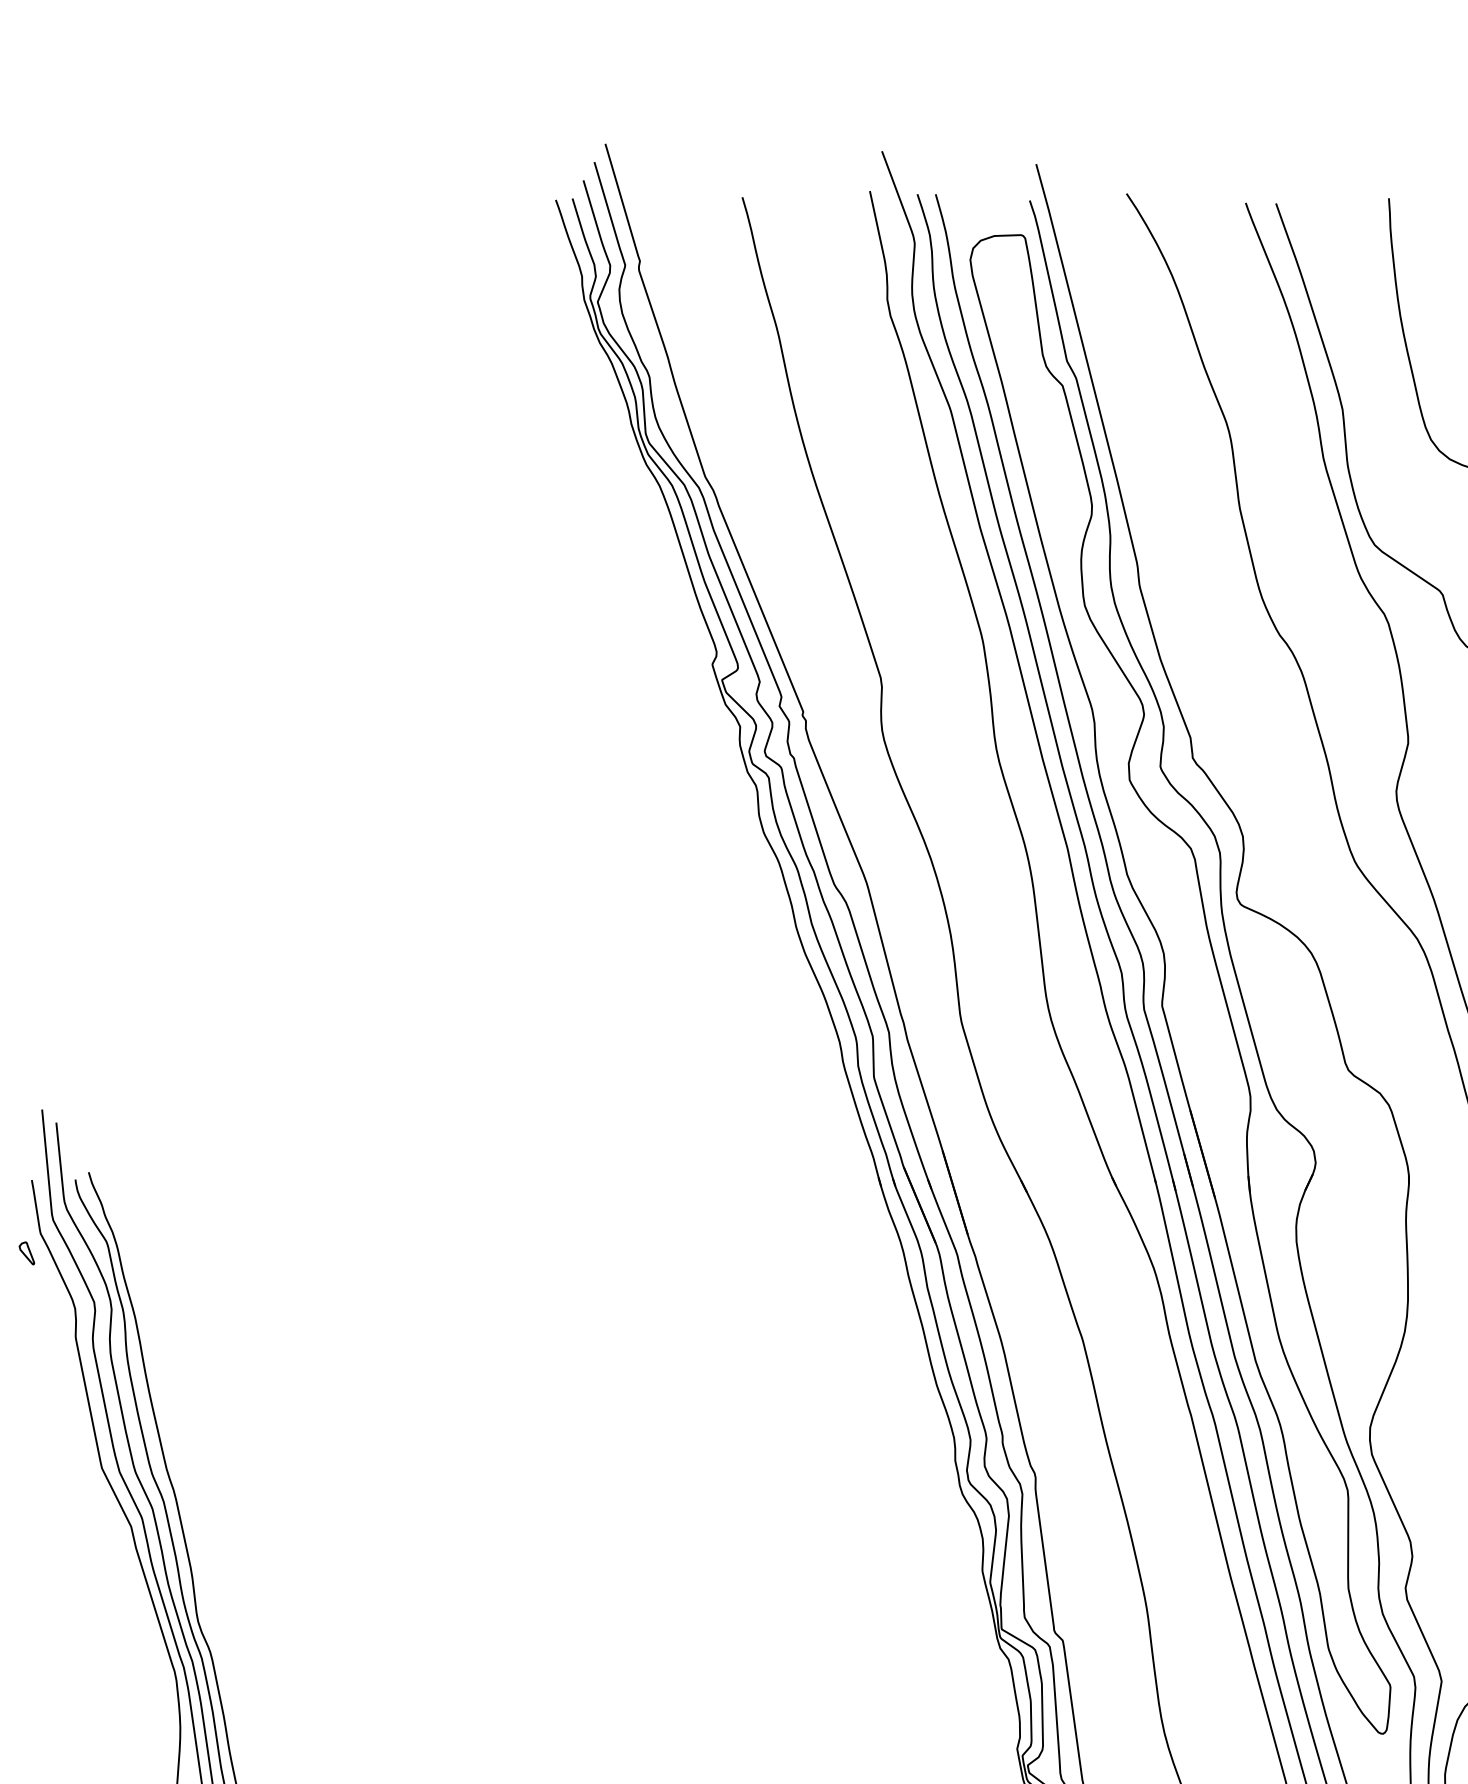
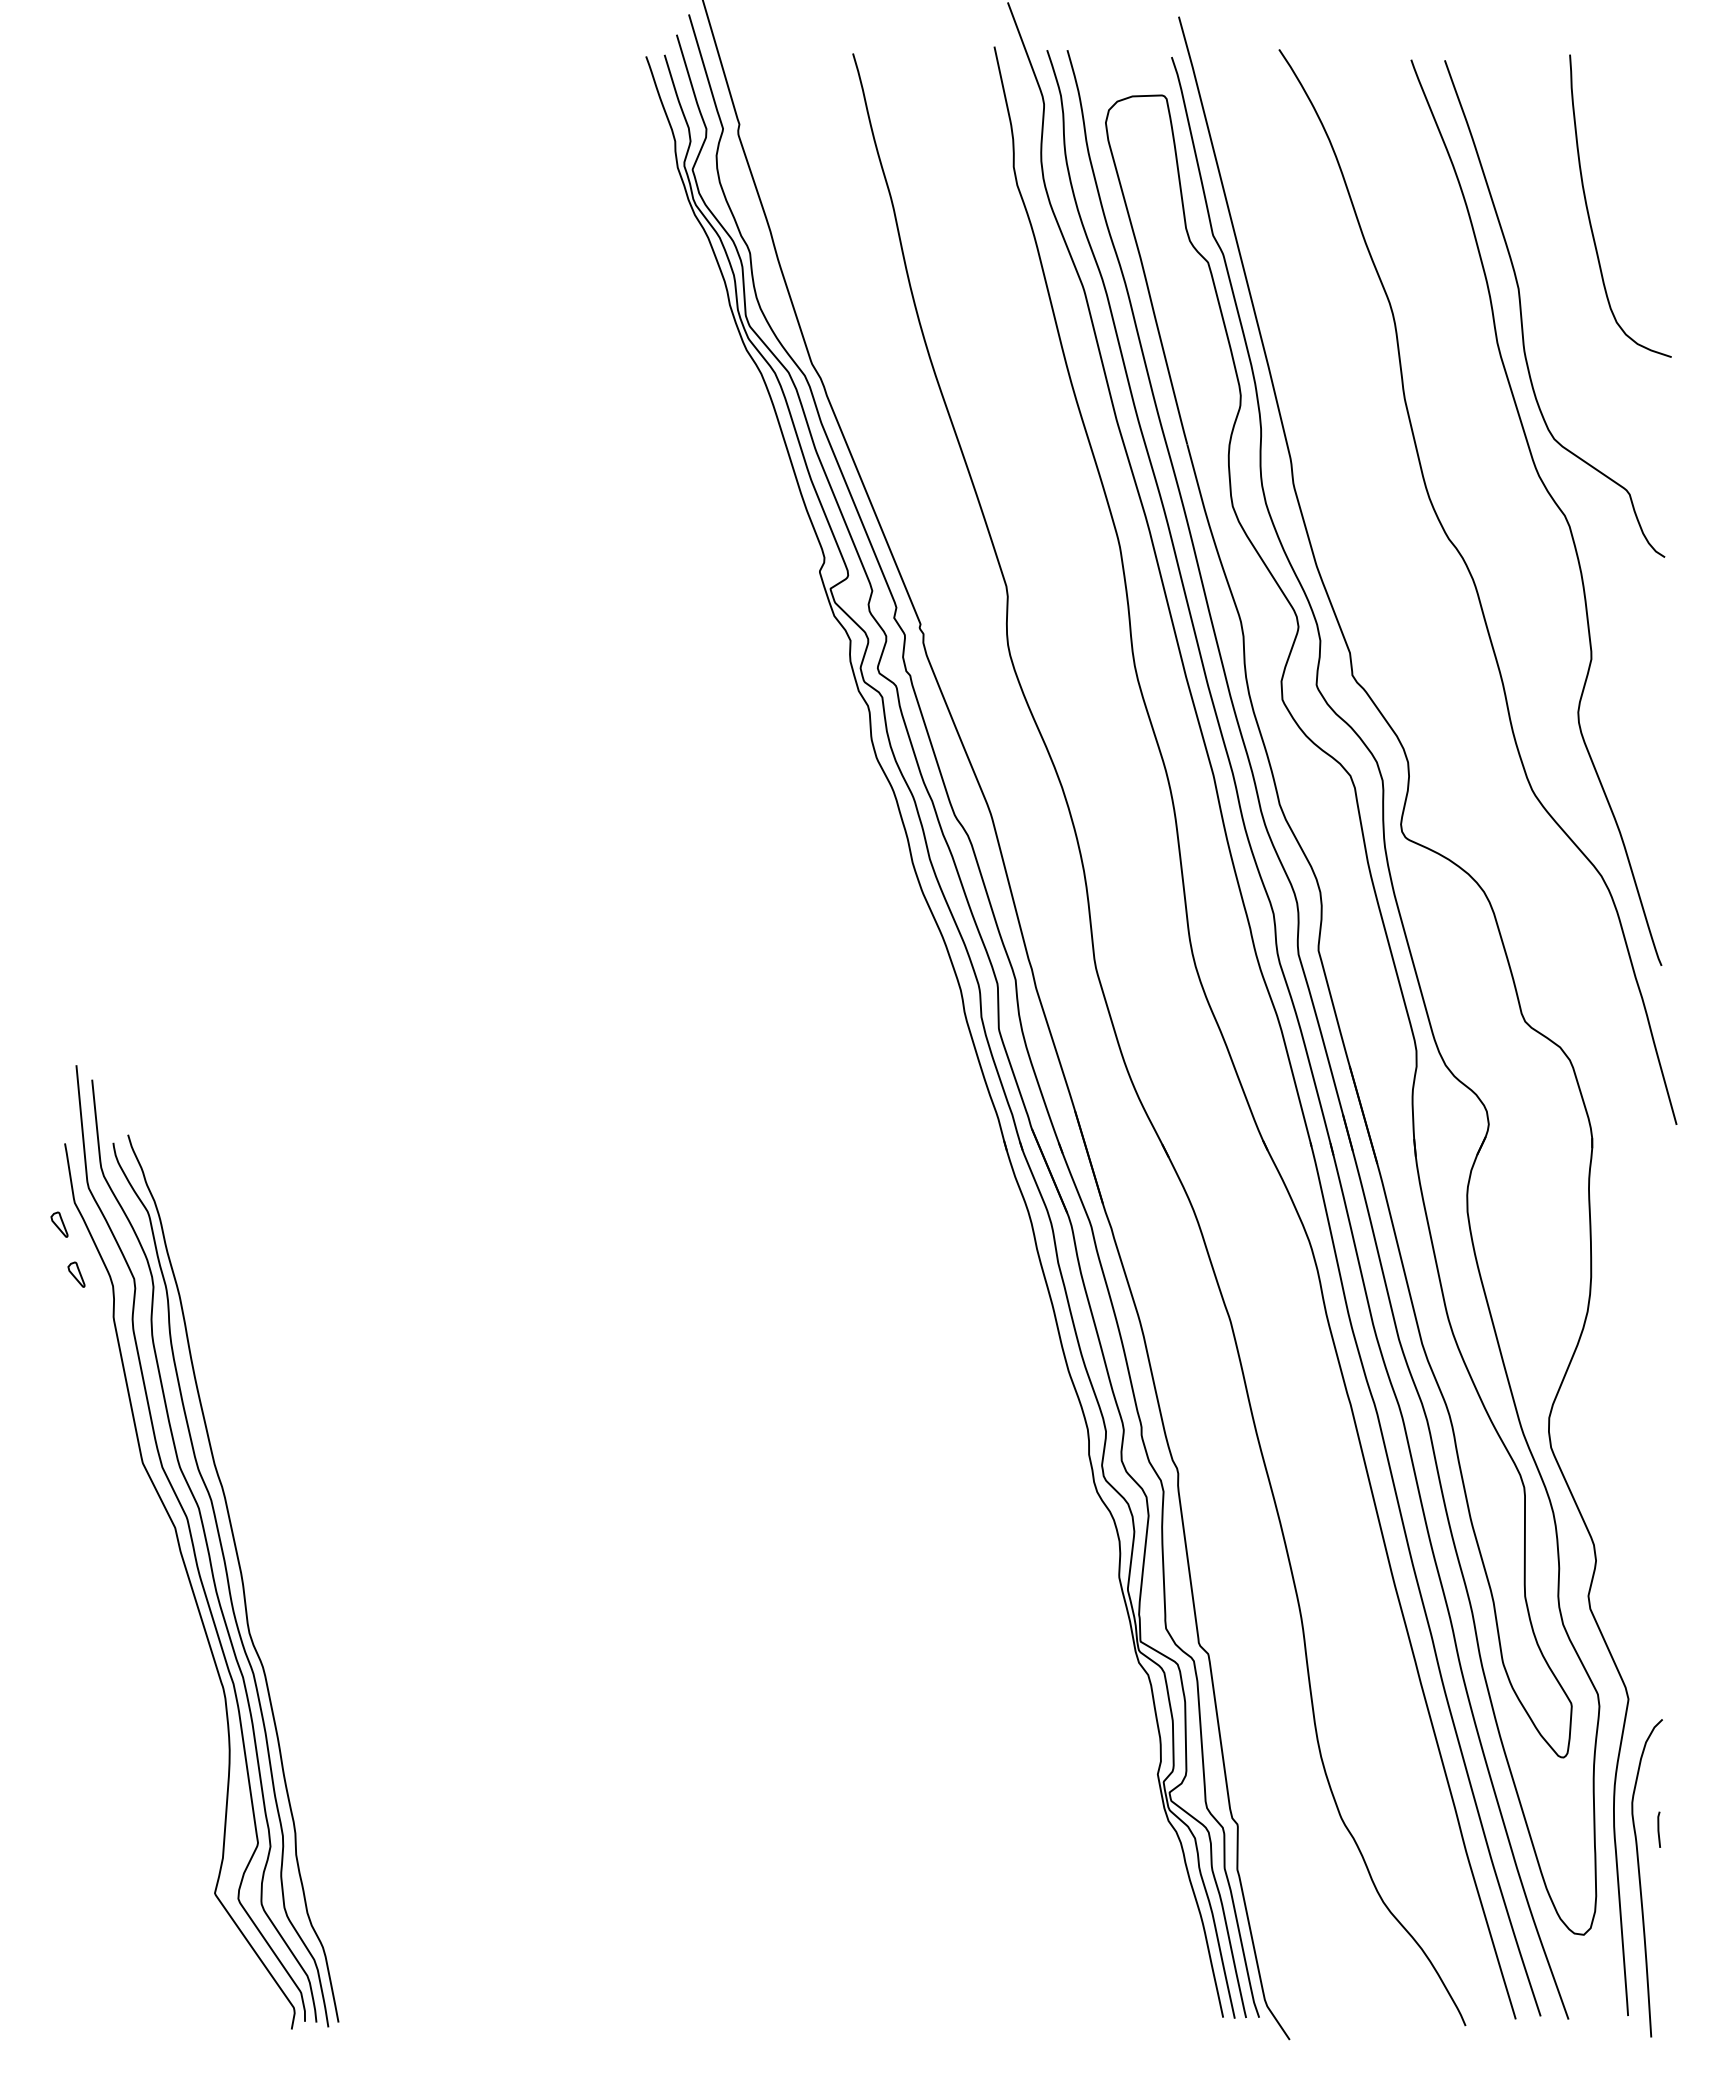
part: (42, 1298) -> (76, 1274), added

